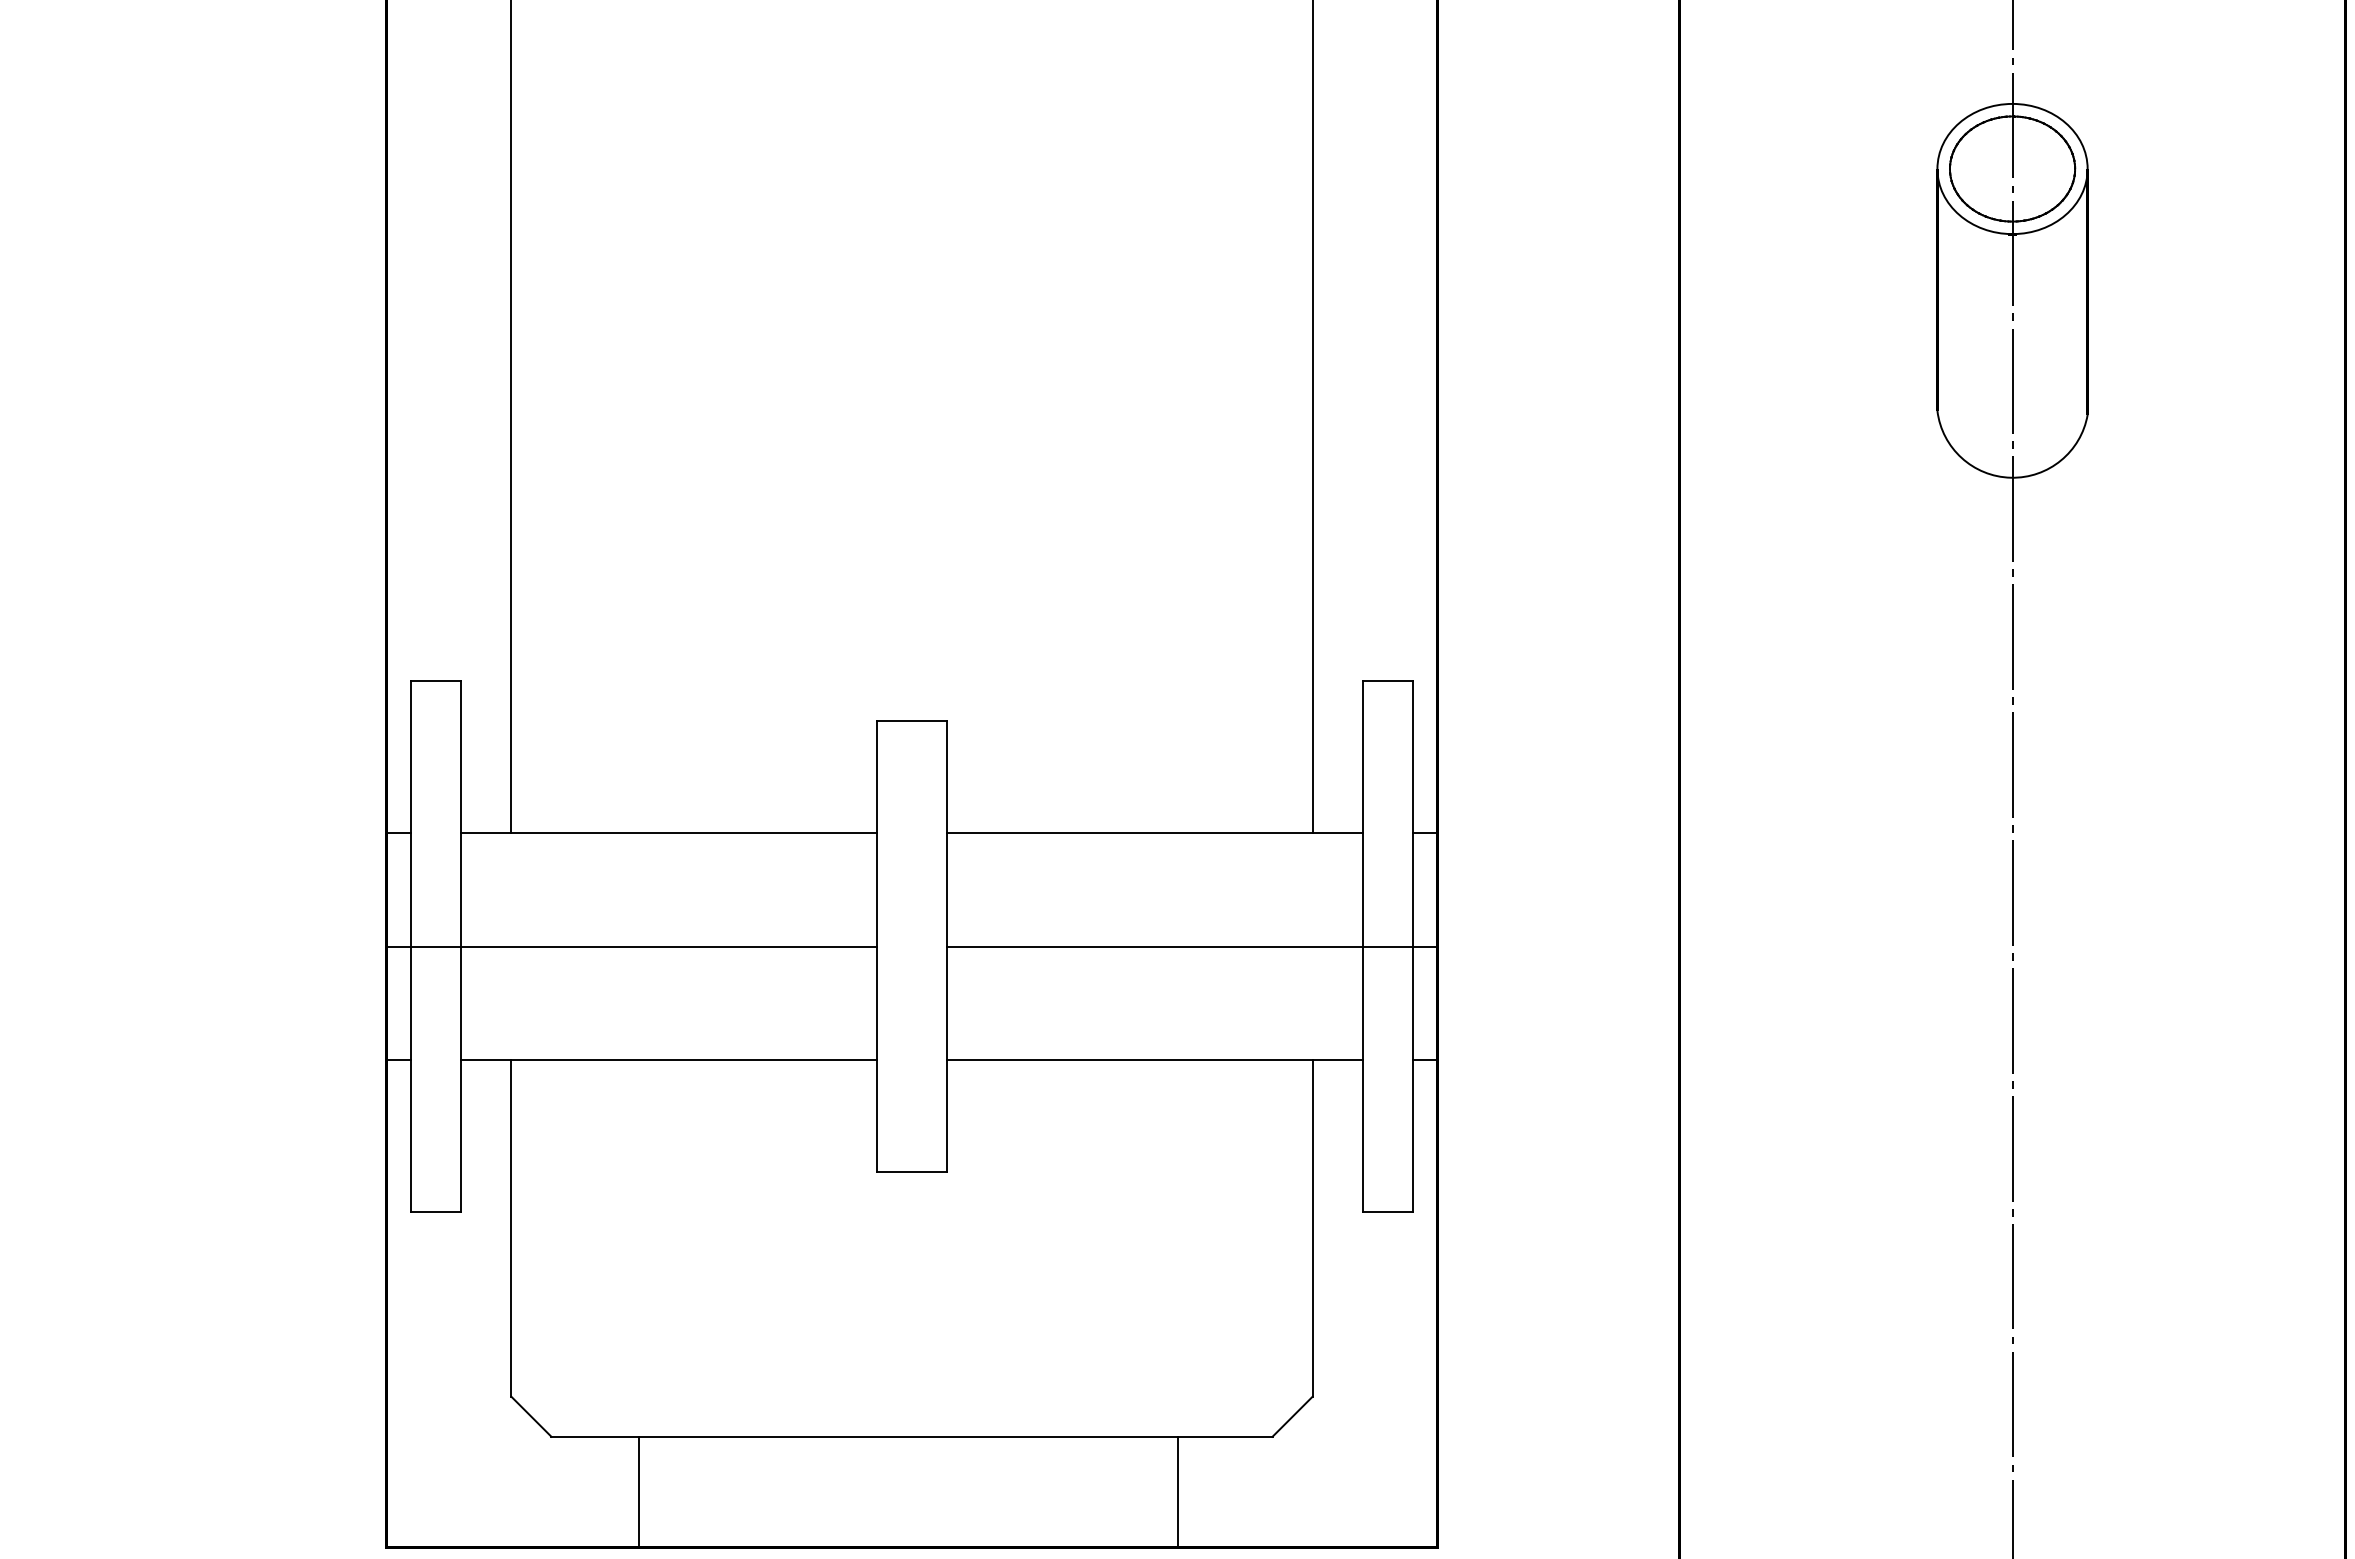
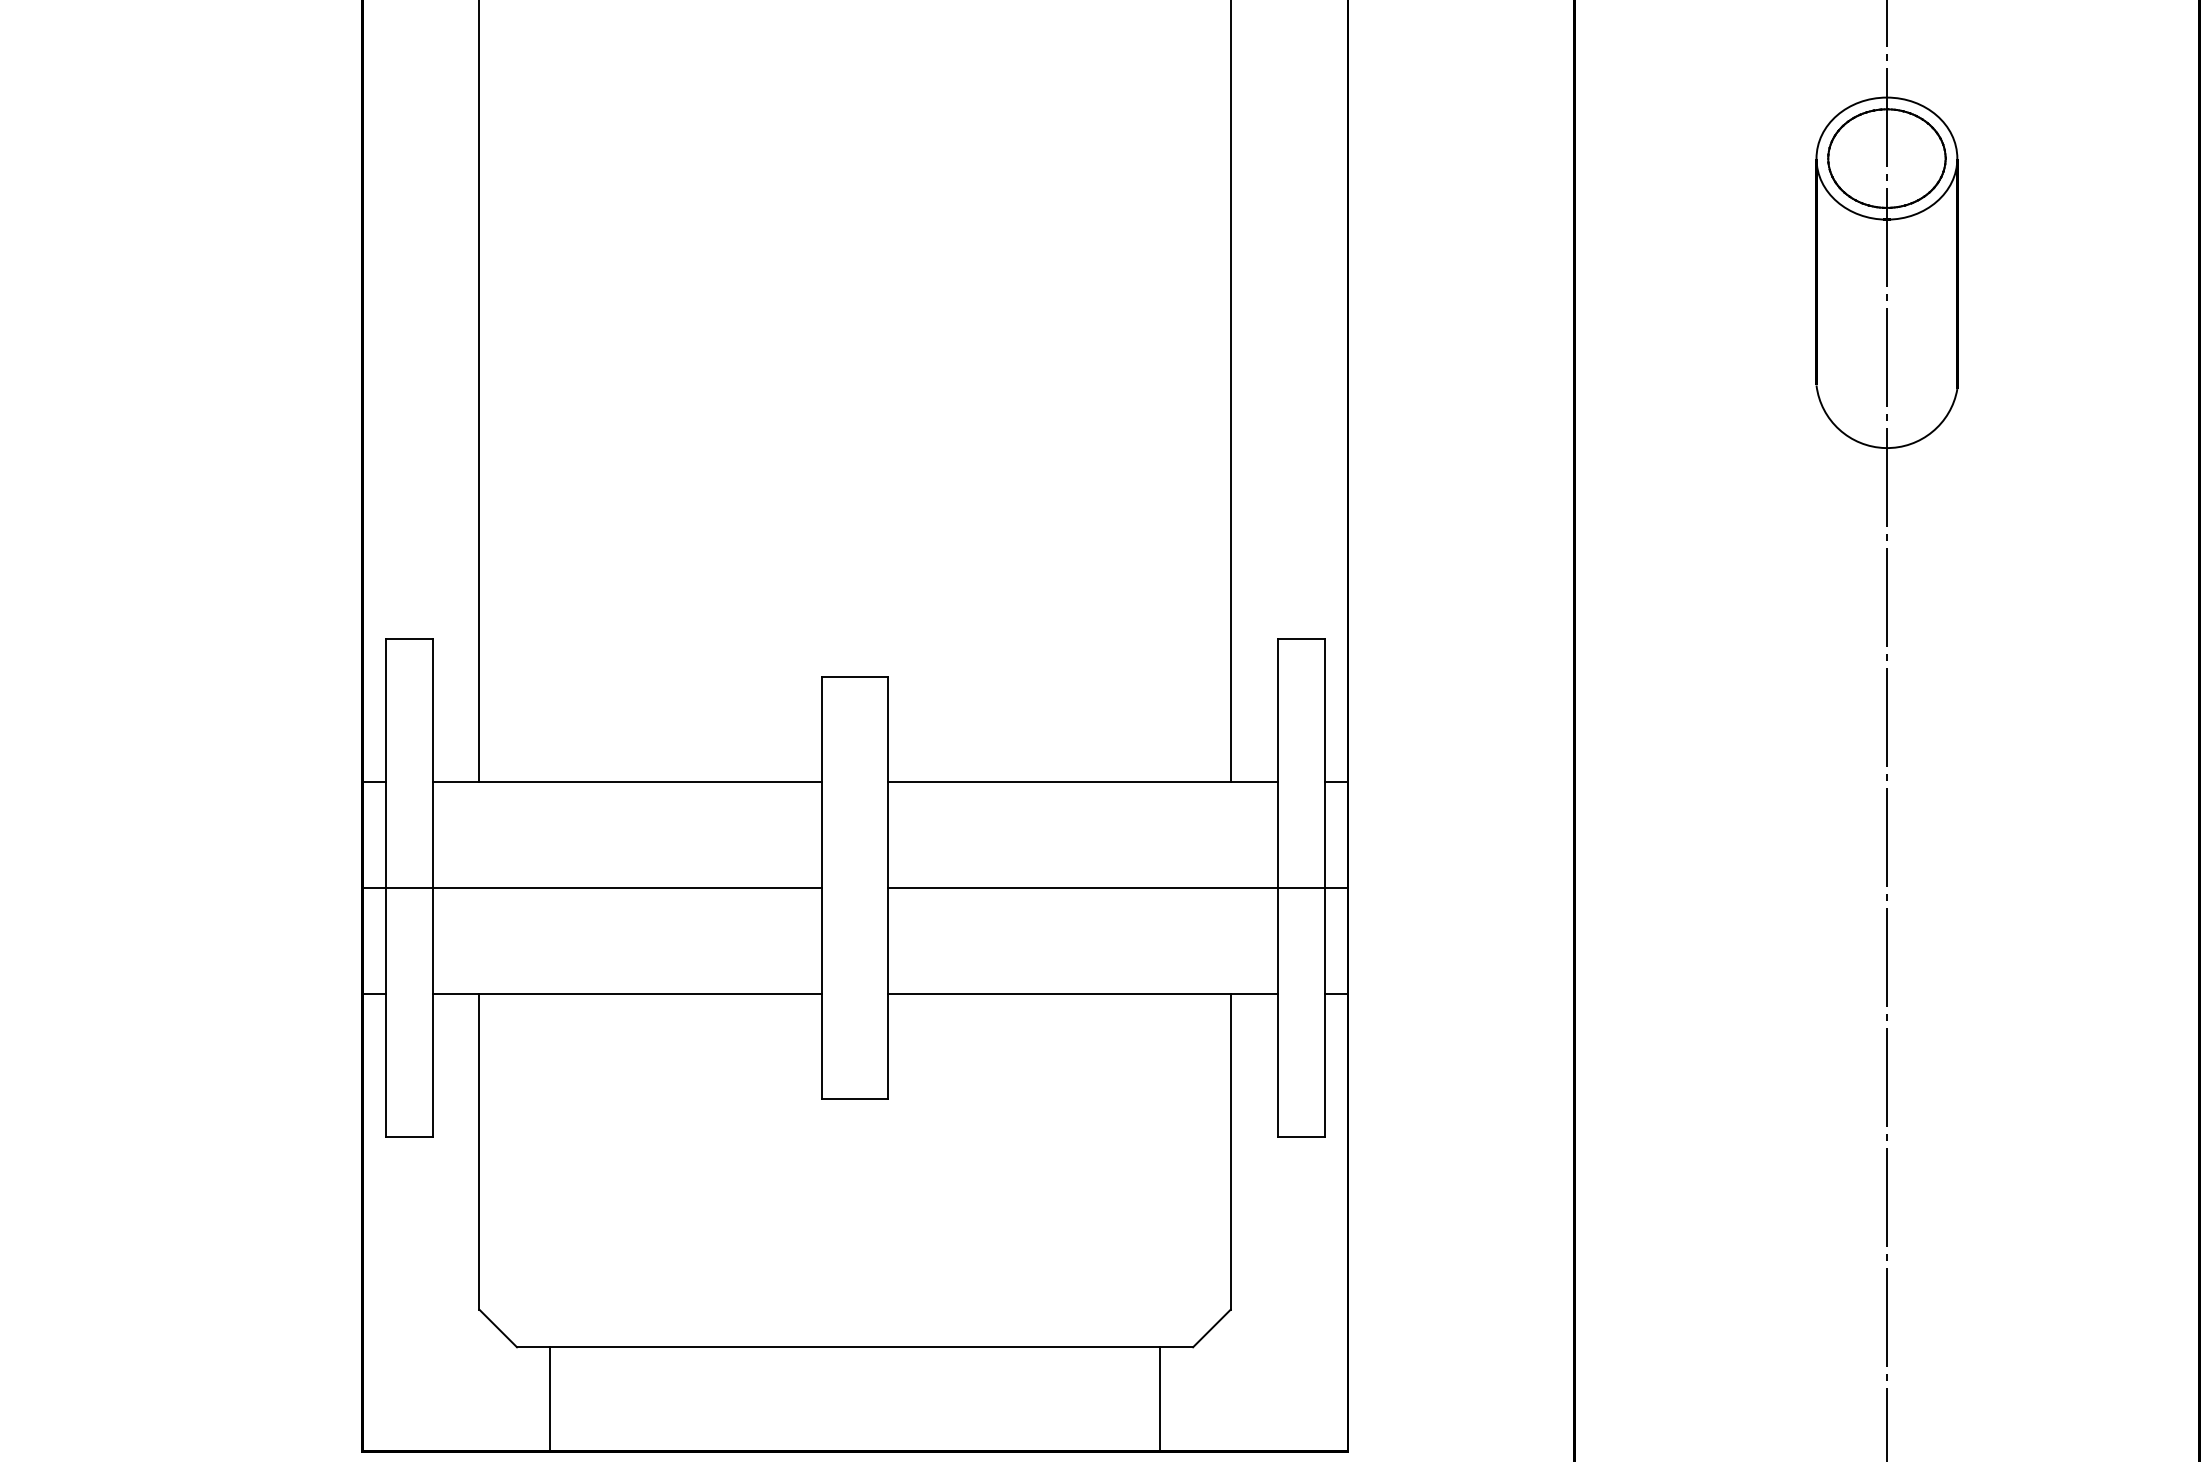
line: (638, 1491) -> (549, 1398), moved
line: (1178, 1491) -> (1160, 1398), moved

